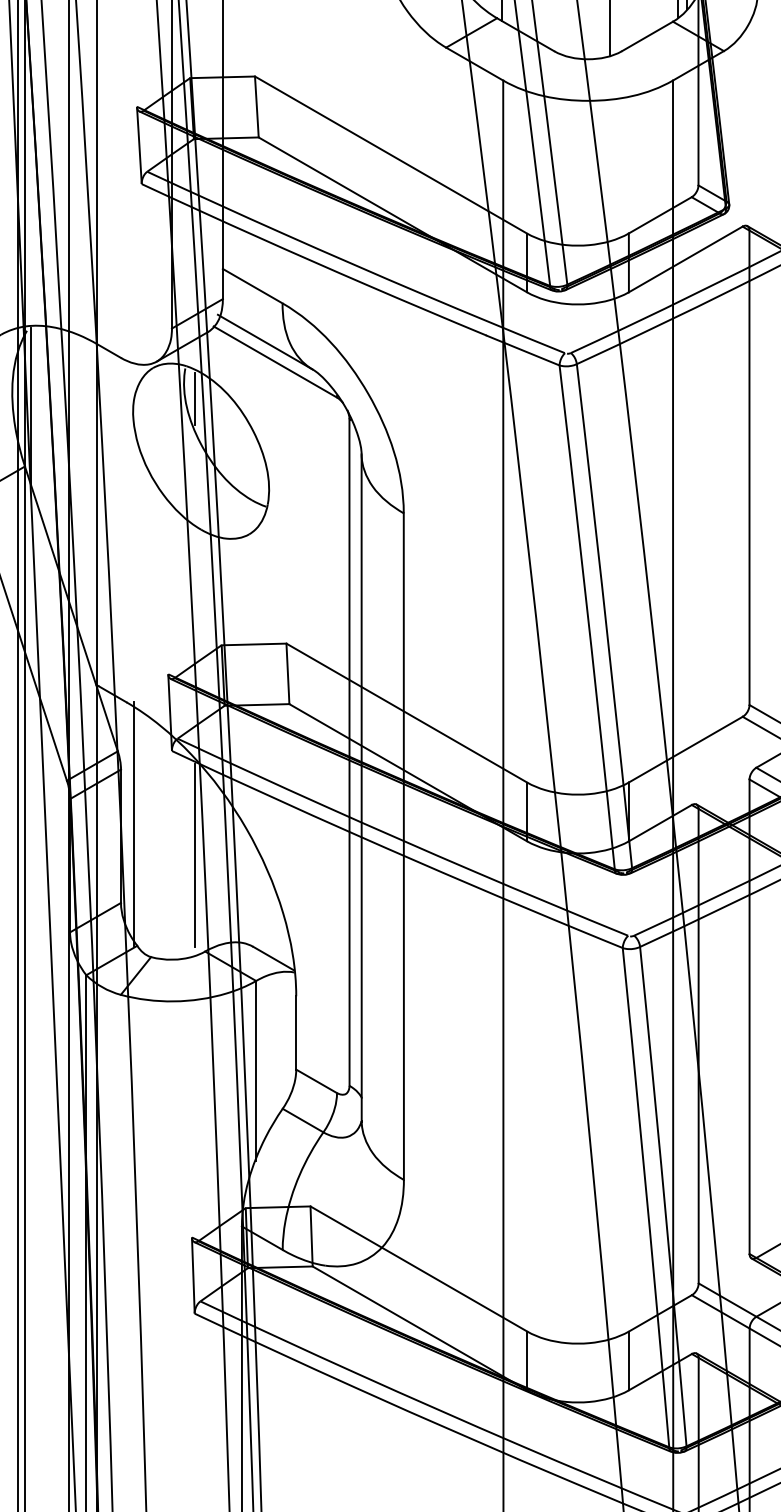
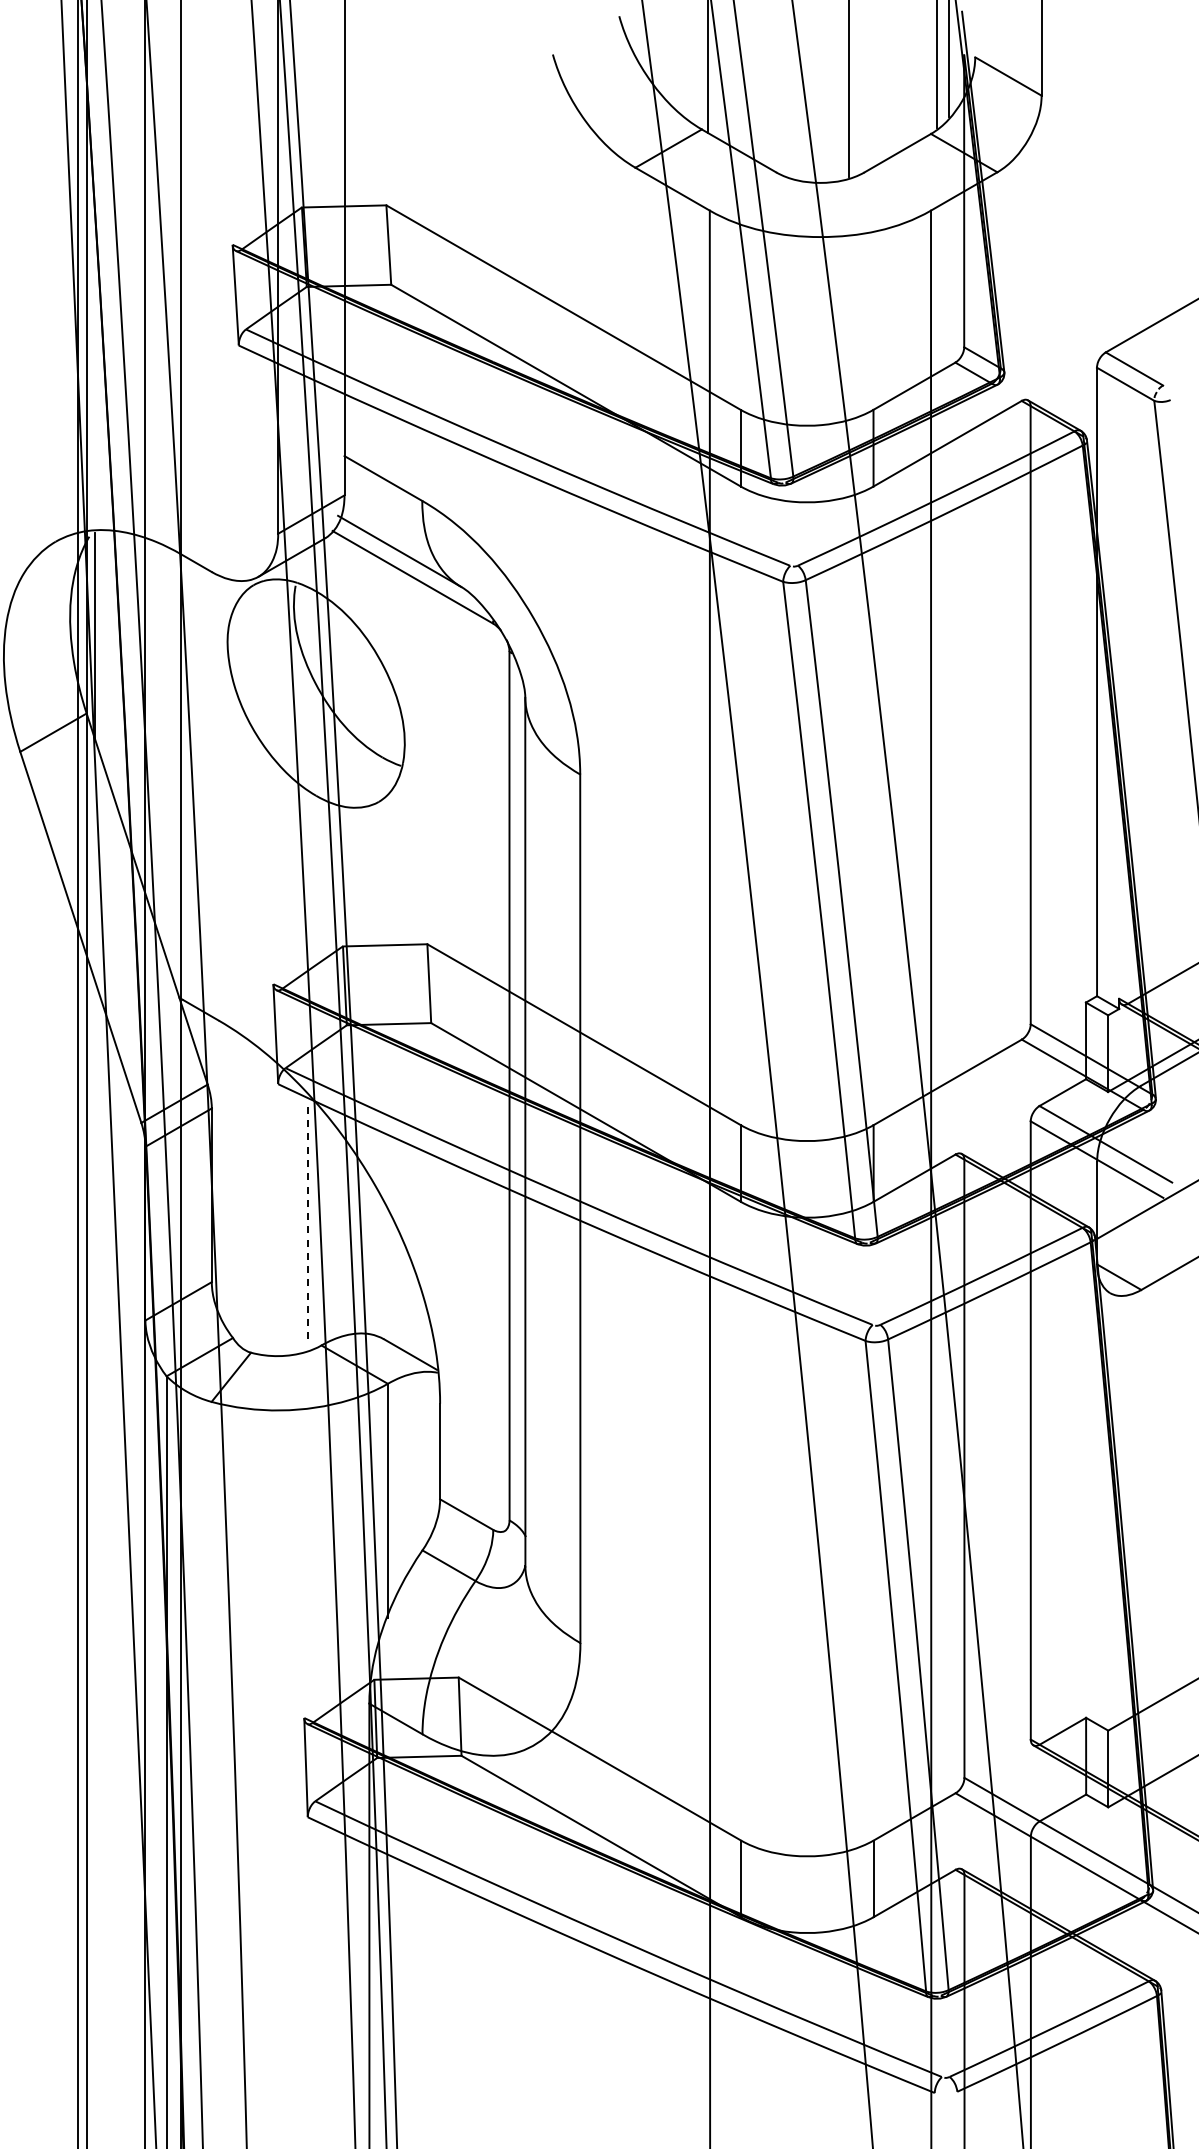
line: (195, 398) -> (308, 625), removed
line: (133, 824) -> (228, 1179), removed
line: (195, 854) -> (308, 1219), solid -> dashed

